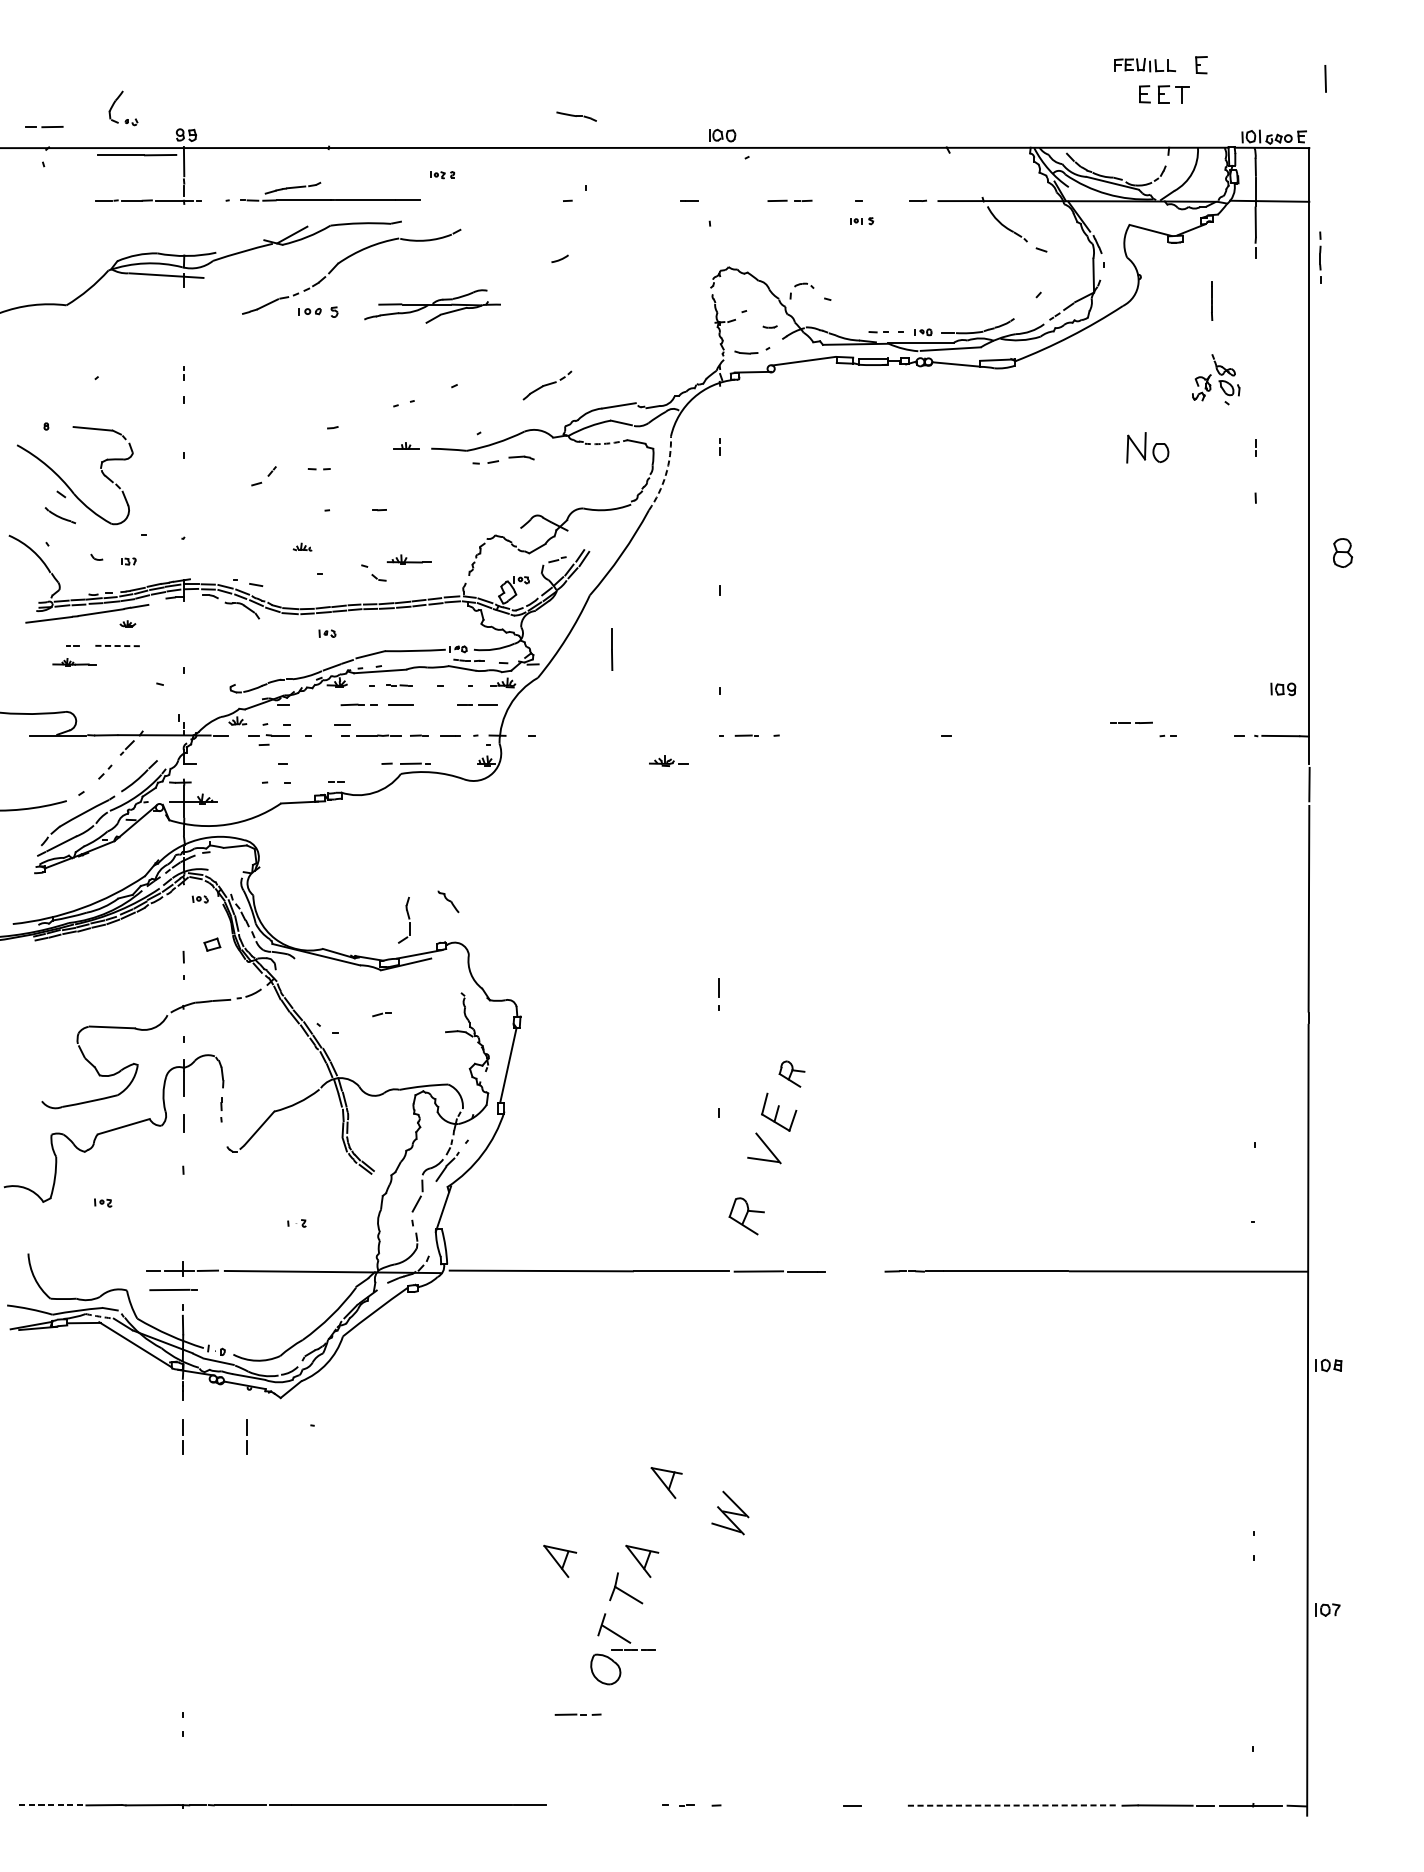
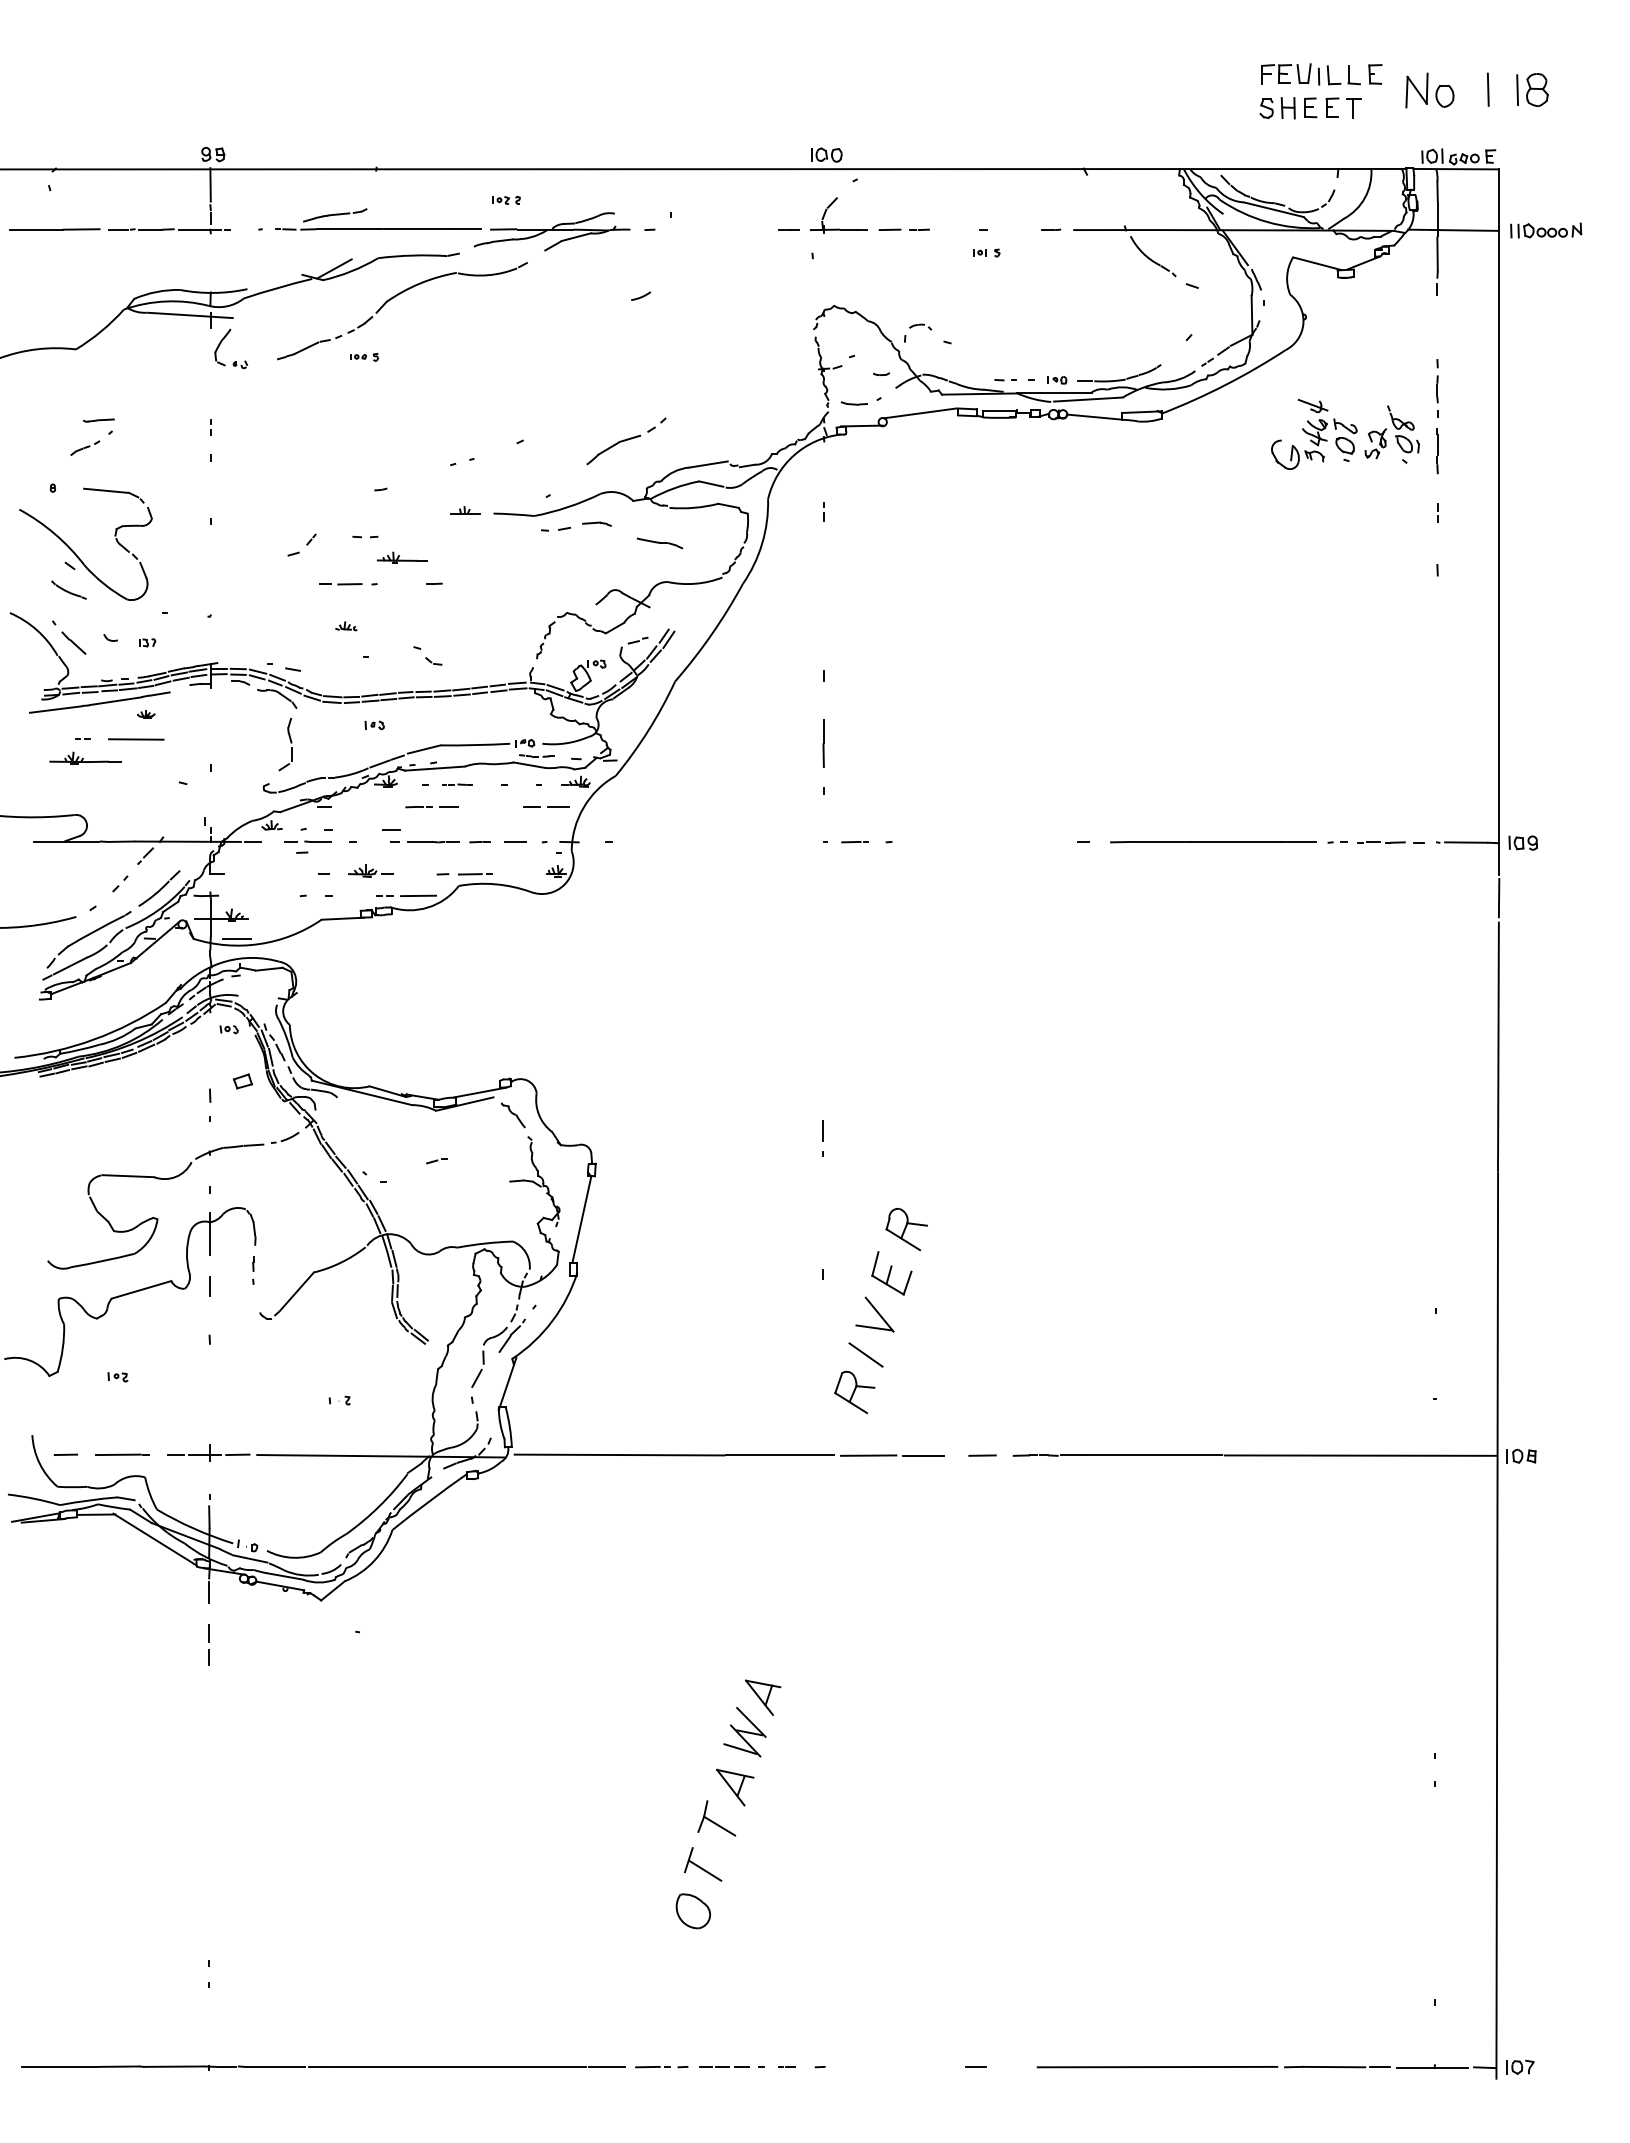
part: (1144, 65) -> (1310, 74), size x1.43
line: (1299, 78) -> (1487, 89), added
part: (1115, 94) -> (1277, 108), added
part: (115, 103) -> (221, 343), moved
part: (577, 116) -> (660, 543), moved
line: (44, 127) -> (340, 584), moved
line: (136, 155) -> (54, 229), moved
part: (725, 180) -> (830, 206), added
part: (1350, 201) -> (1546, 230), added
line: (1320, 257) -> (1437, 388), moved
line: (1212, 301) -> (1437, 451), moved
part: (432, 306) -> (551, 231), moved
part: (318, 312) -> (364, 357), size x0.62
line: (86, 367) -> (98, 420), added
part: (1148, 378) -> (1314, 433), added
part: (547, 385) -> (626, 441), size x1.43
part: (74, 390) -> (85, 447), added
arc: (606, 443) -> (694, 507), dashed -> solid
part: (1147, 447) -> (1429, 90), moved
arc: (666, 474) -> (762, 543), dashed -> solid
part: (1343, 553) -> (1537, 90), moved
part: (408, 559) -> (401, 557), moved
line: (64, 561) -> (73, 642), added
line: (119, 646) -> (136, 739), dashed -> solid
line: (611, 649) -> (823, 743), moved
part: (74, 661) -> (85, 757), size x1.43
part: (1282, 688) -> (1522, 842), moved
part: (377, 705) -> (431, 807), size x0.62
line: (1130, 722) -> (1380, 842), moved
line: (1060, 735) -> (1213, 842), added
part: (668, 760) -> (370, 870), moved
line: (365, 782) -> (418, 895), added
line: (207, 819) -> (237, 938), added
part: (448, 901) -> (513, 1115), moved
part: (404, 920) -> (285, 744), moved
part: (791, 1073) -> (906, 1229), size x1.43
line: (756, 1183) -> (865, 1354), added
line: (57, 1270) -> (65, 1454), added
line: (858, 1271) -> (982, 1455), added
line: (173, 1289) -> (122, 1454), moved
arc: (100, 1316) -> (114, 1507), dashed -> solid
part: (1329, 1364) -> (1521, 1455), moved
line: (246, 1434) -> (281, 1642), removed
part: (729, 1513) -> (744, 1732), moved
part: (560, 1561) -> (641, 1787), removed
part: (1328, 1609) -> (1520, 2066), moved
line: (632, 1649) -> (724, 2066), moved
line: (577, 1715) -> (660, 2067), moved
line: (52, 1805) -> (59, 2066), dashed -> solid
line: (1011, 1805) -> (1157, 2067), dashed -> solid

